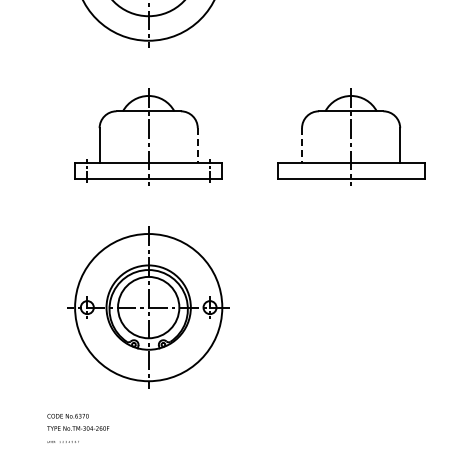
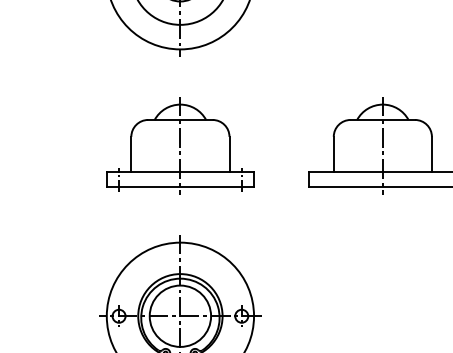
line: (197, 145) -> (229, 154), dashed -> solid
line: (302, 145) -> (334, 154), dashed -> solid

